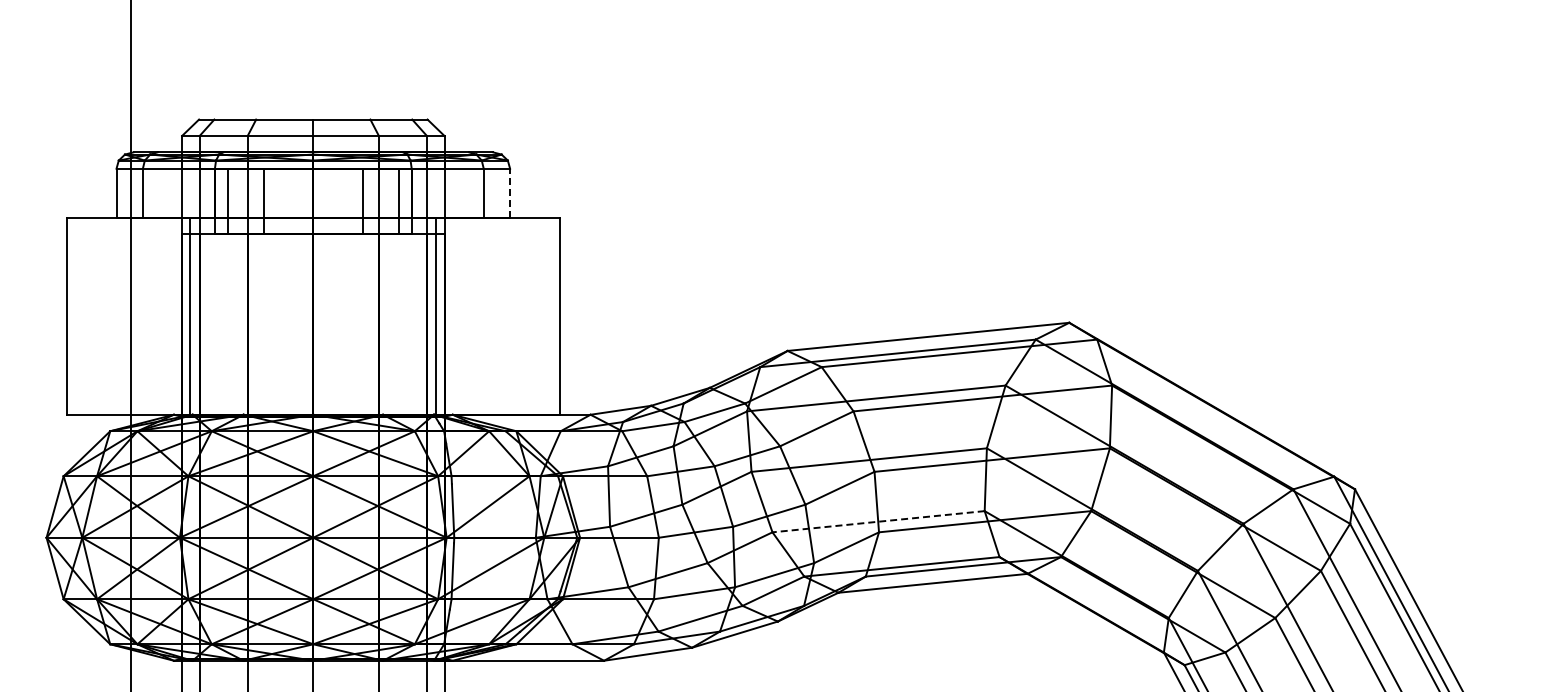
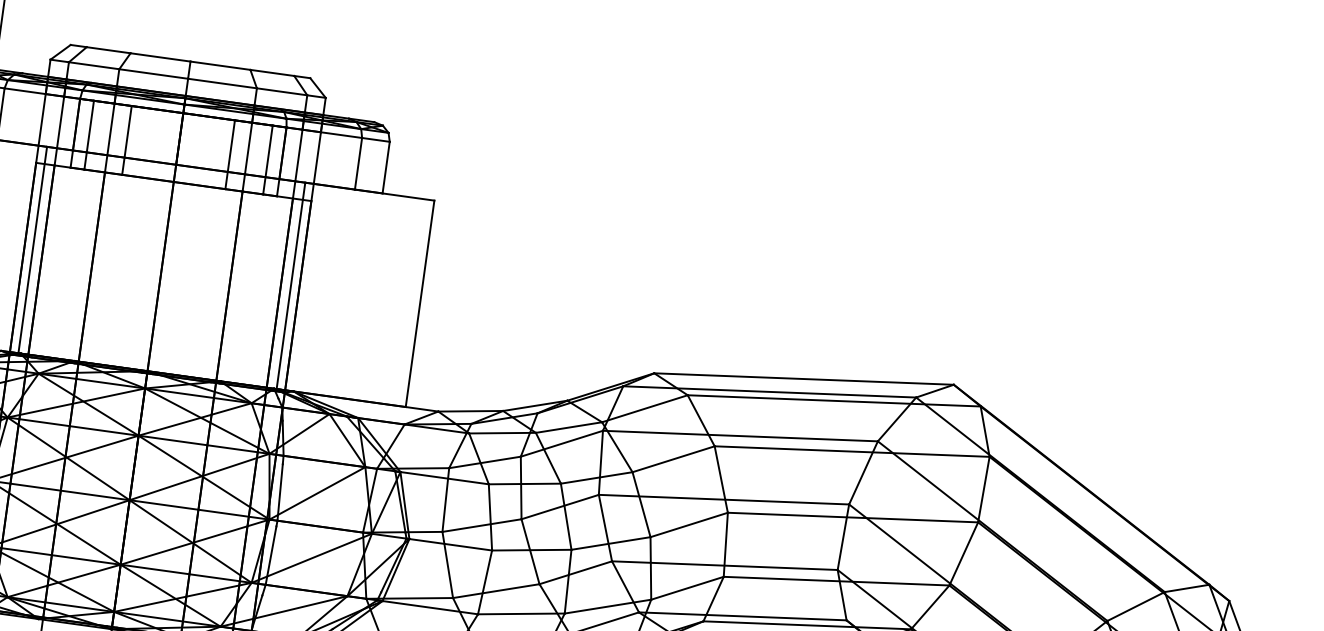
line: (510, 193) -> (386, 167), dashed -> solid
line: (878, 521) -> (724, 565), dashed -> solid

